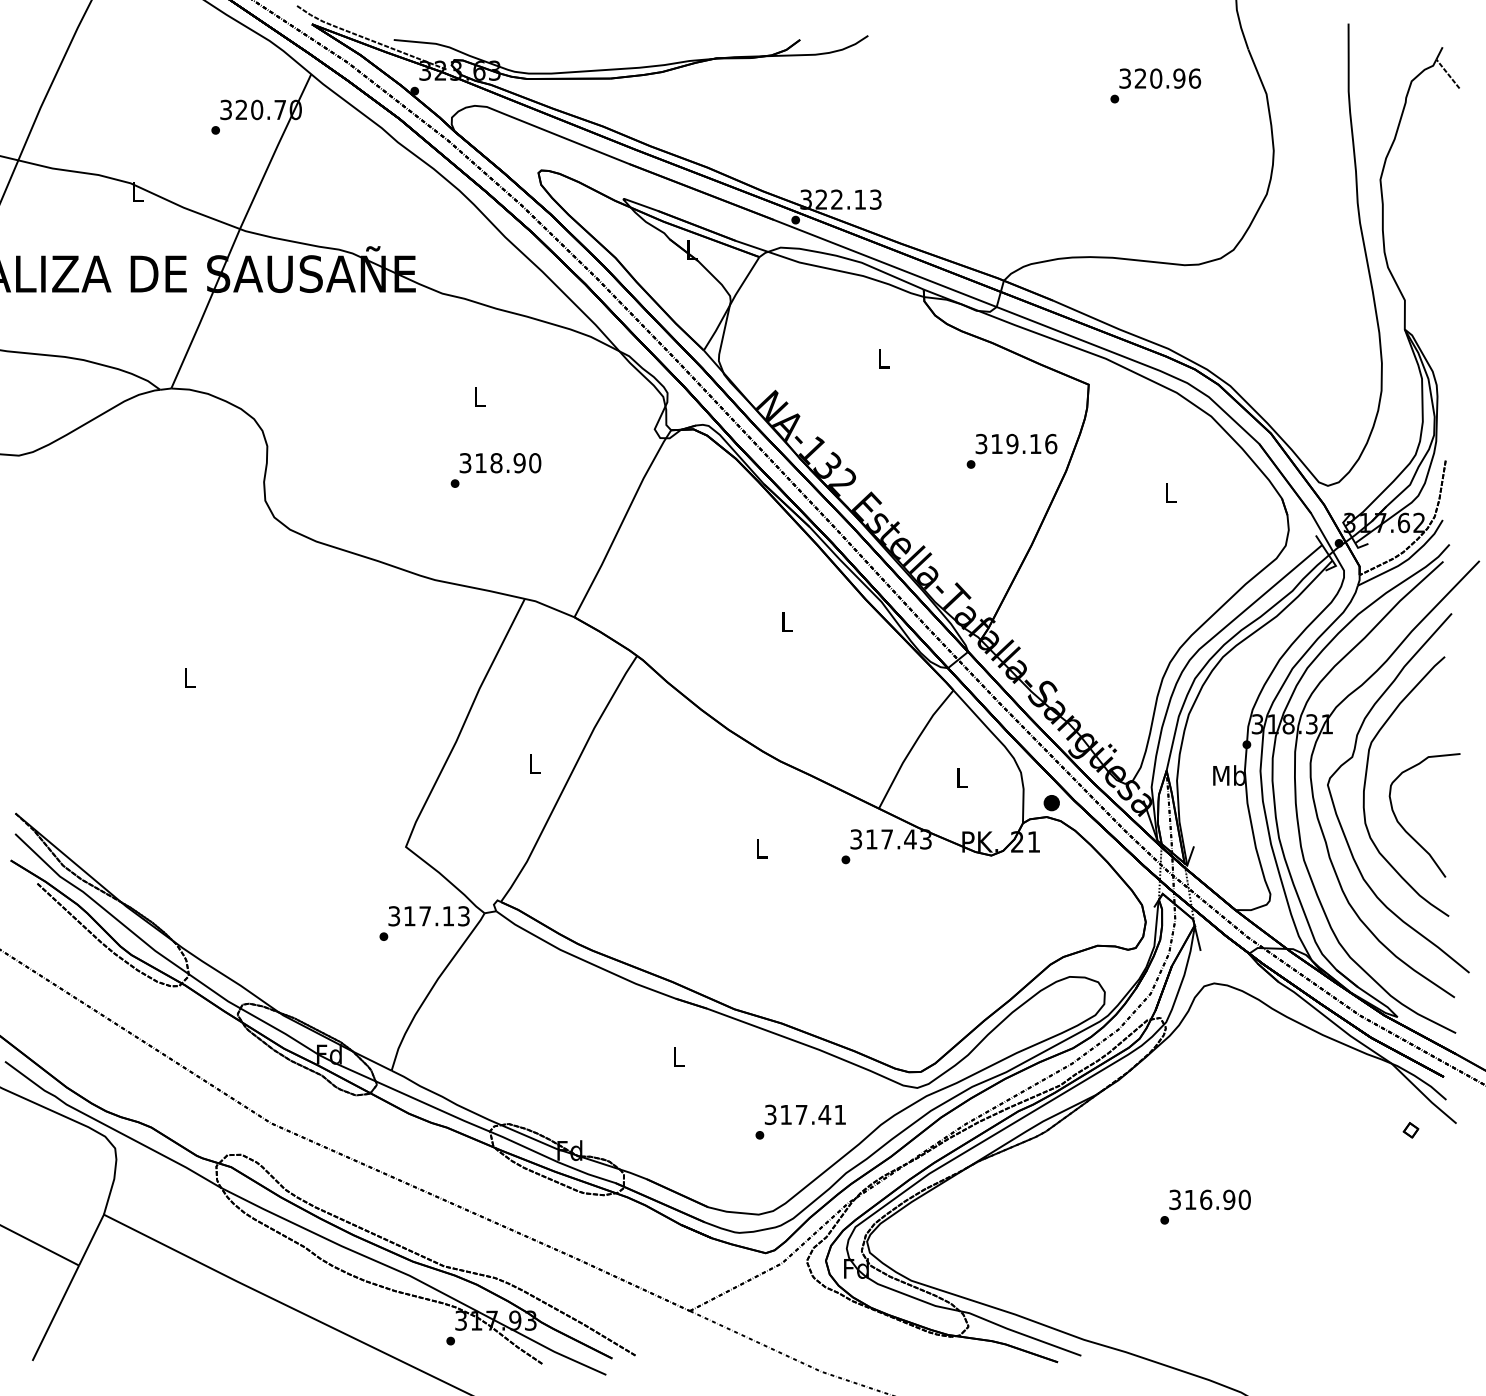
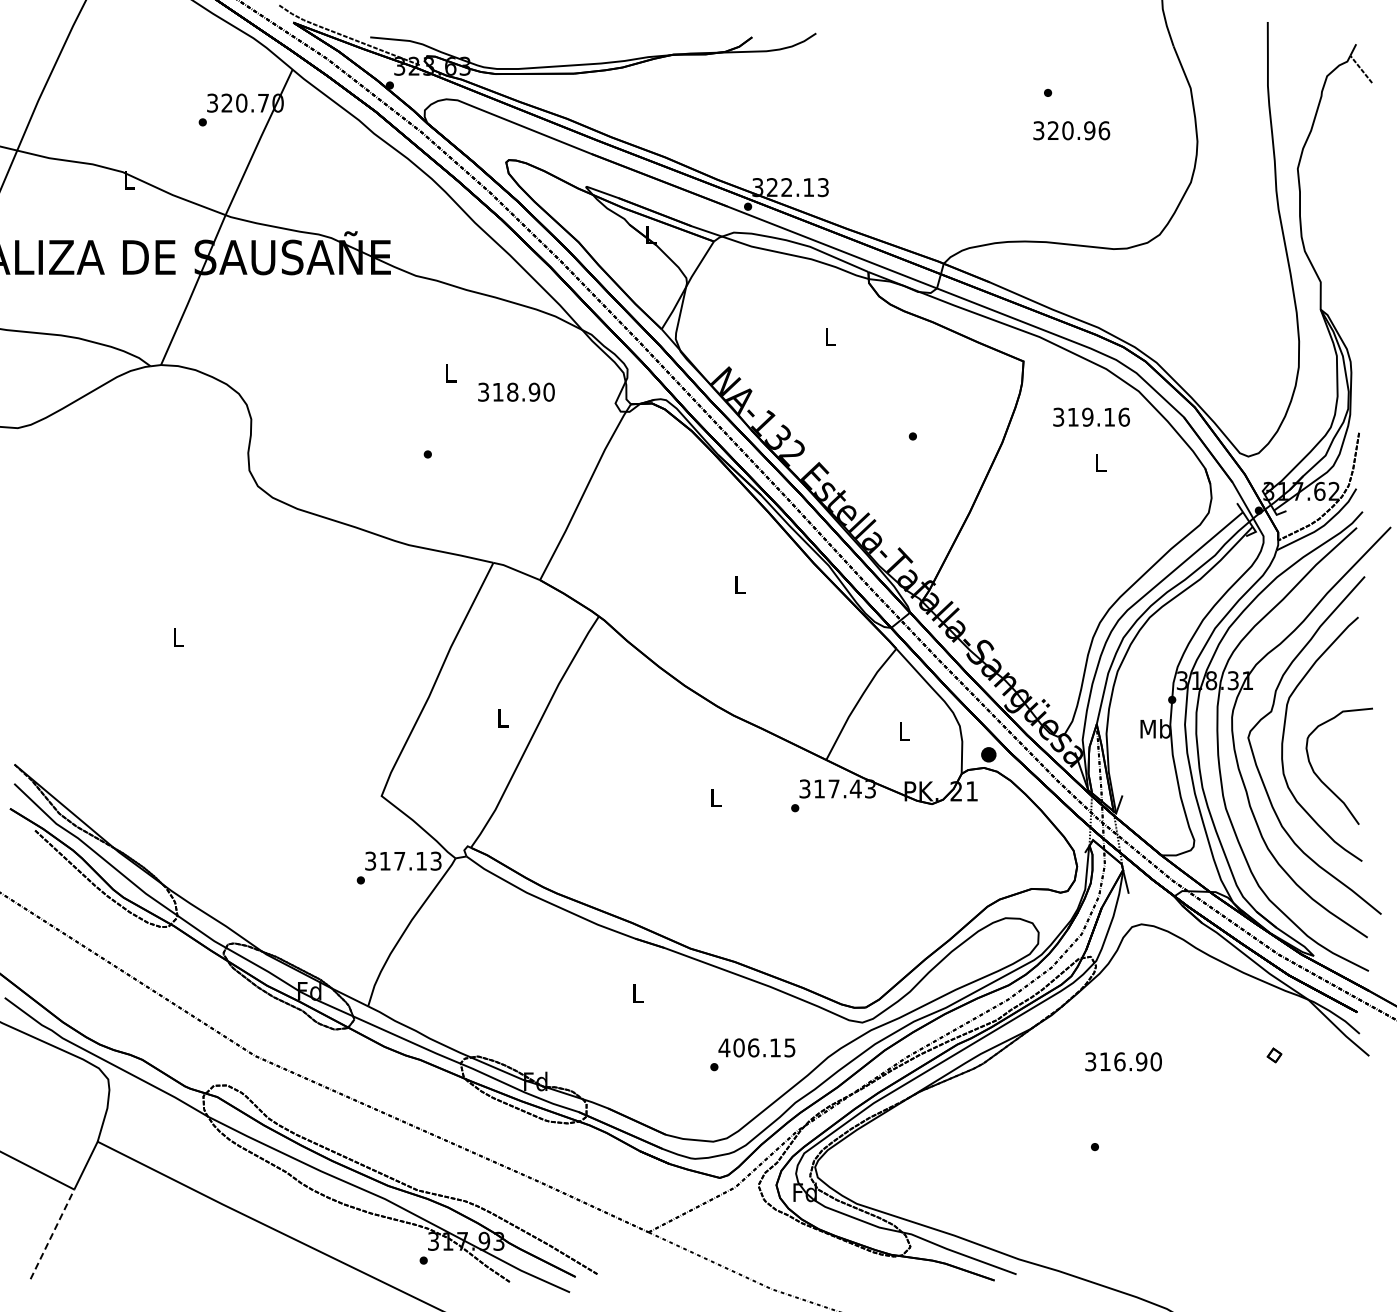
text: (1159, 78) -> (1071, 130), moved
text: (1016, 443) -> (1091, 416), moved
text: (500, 462) -> (516, 391), moved
text: (804, 1114) -> (756, 1047), 317.41 -> 406.15
part: (1411, 1130) -> (1274, 1055), moved
text: (1209, 1199) -> (1123, 1061), moved
line: (55, 1313) -> (52, 1234), solid -> dashed

